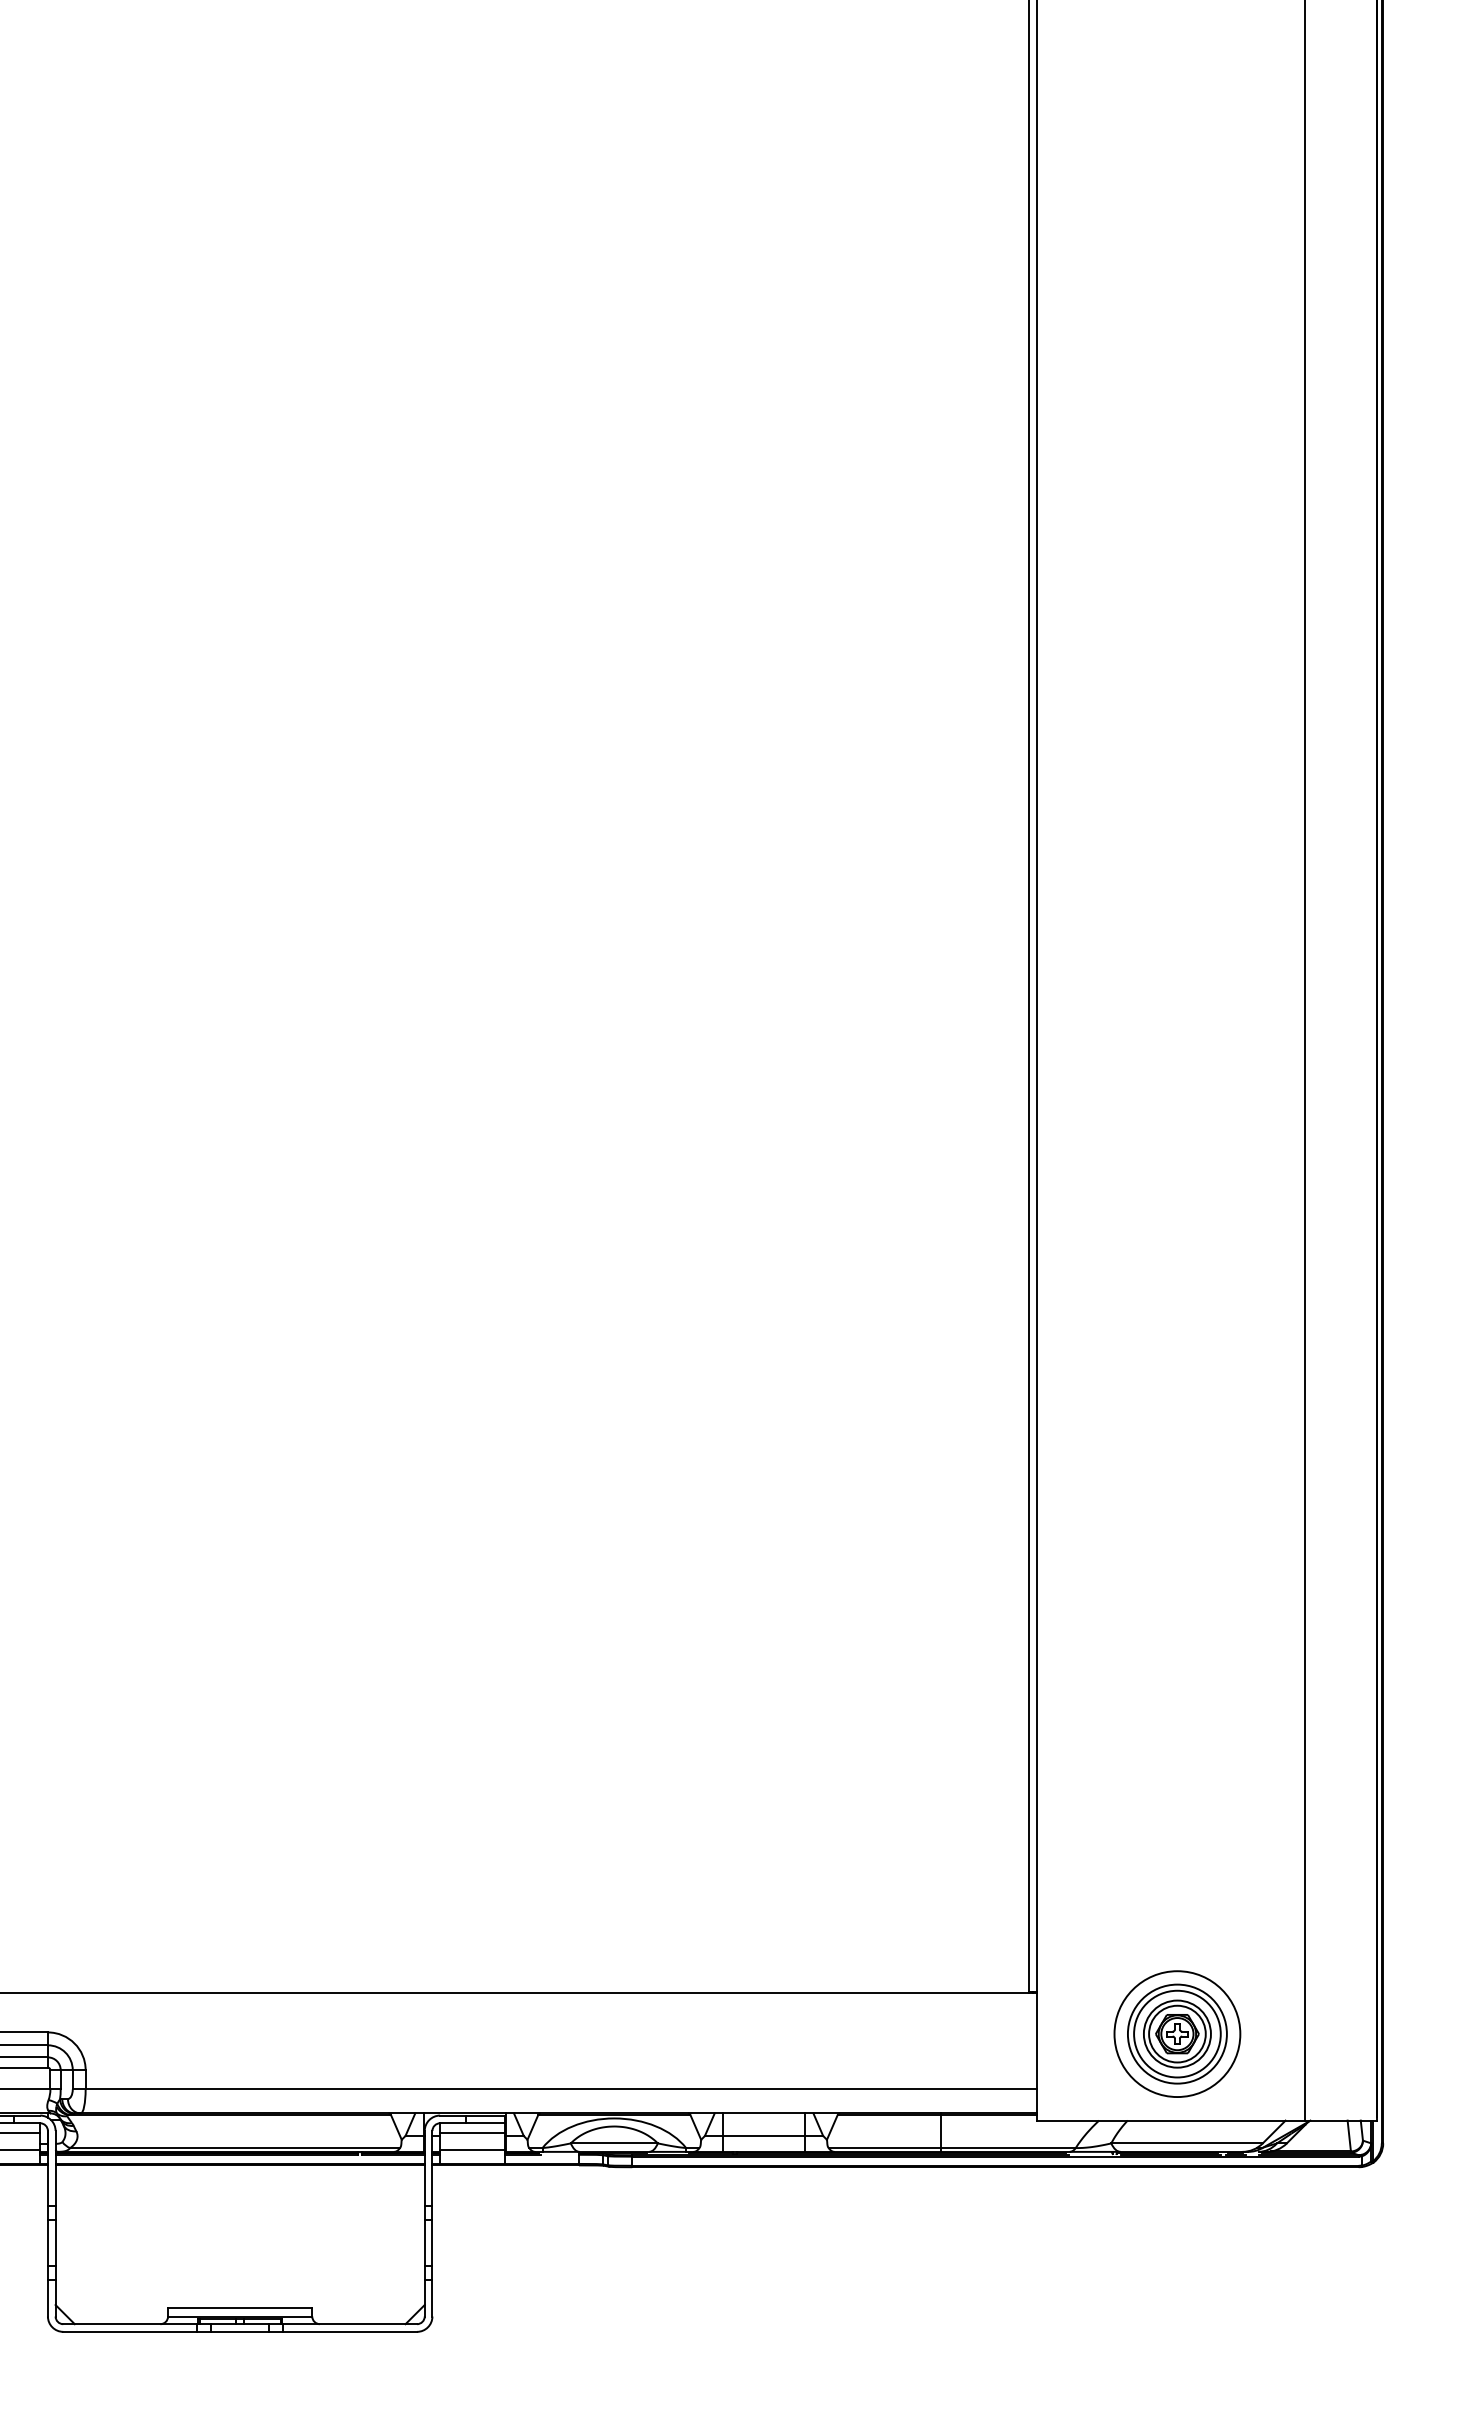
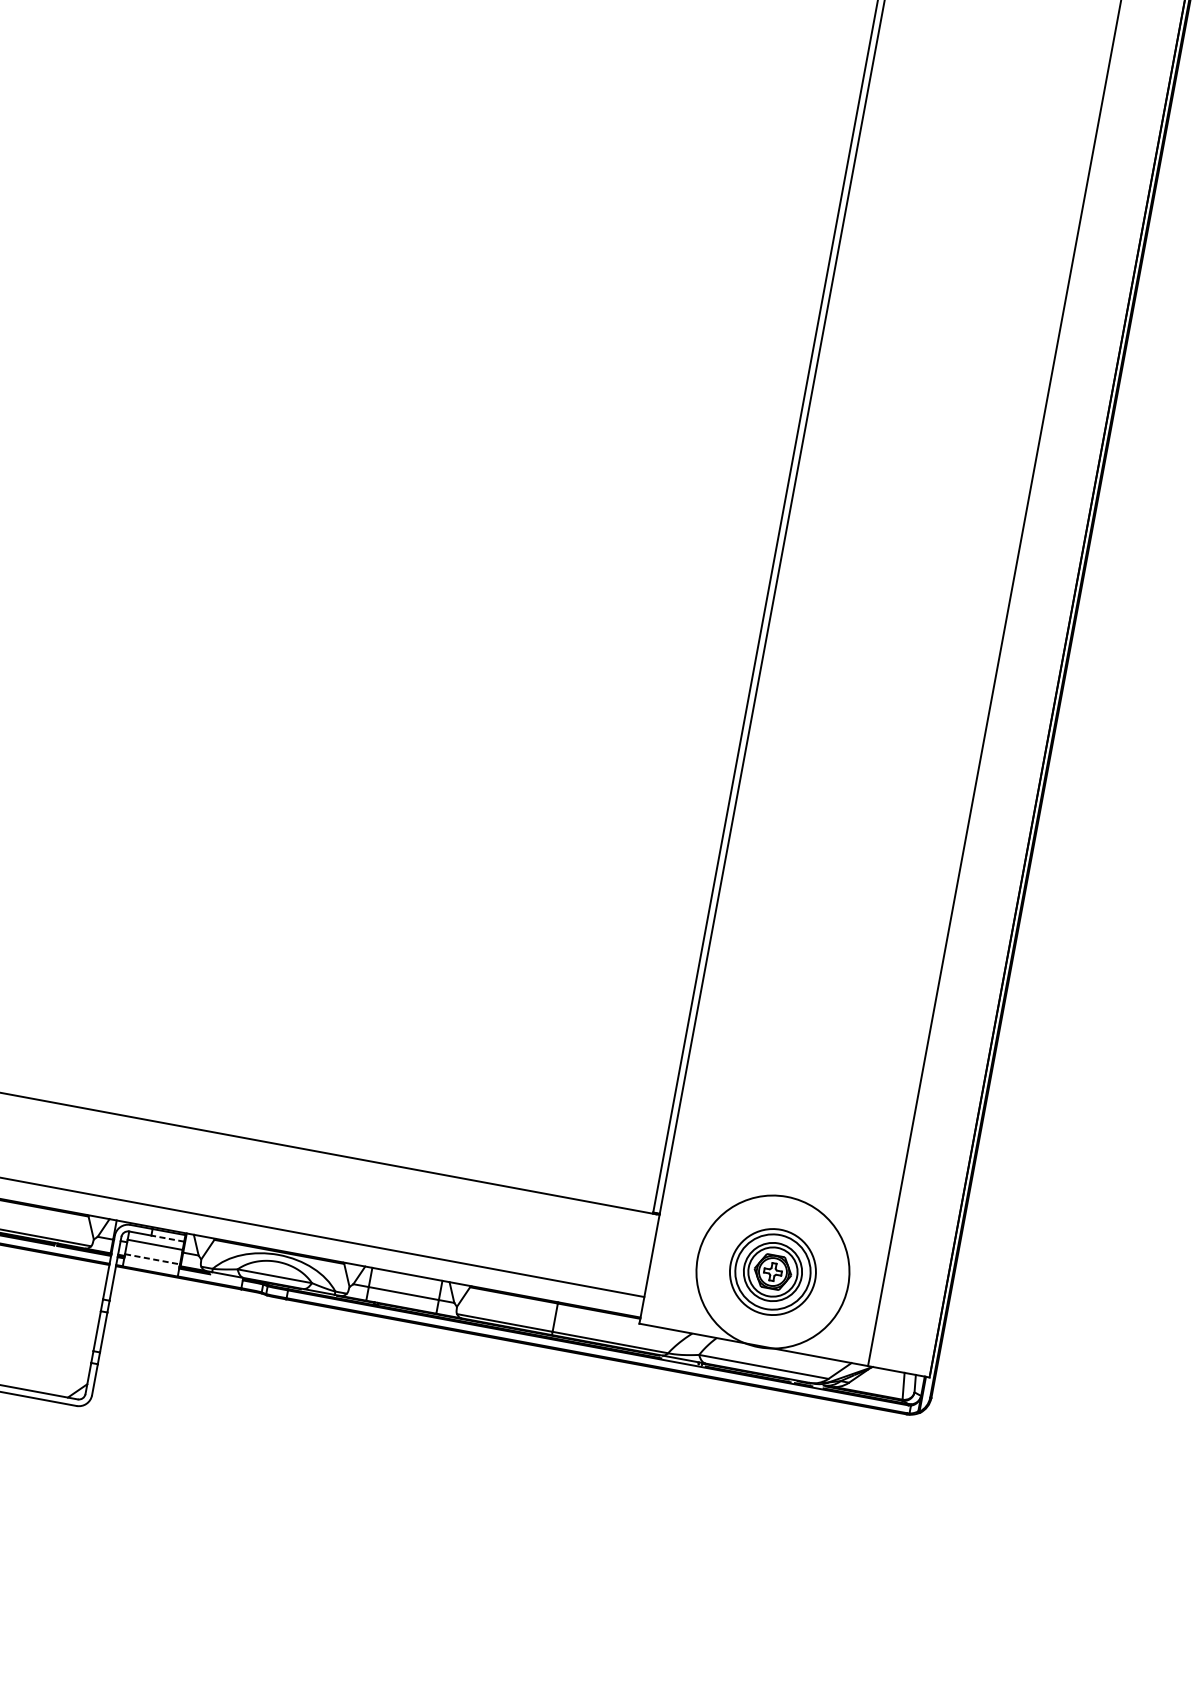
circle: (1177, 2034) -> (772, 1272), size x1.4
line: (484, 2123) -> (167, 1238), solid -> dashed
line: (472, 2149) -> (152, 1259), solid -> dashed

